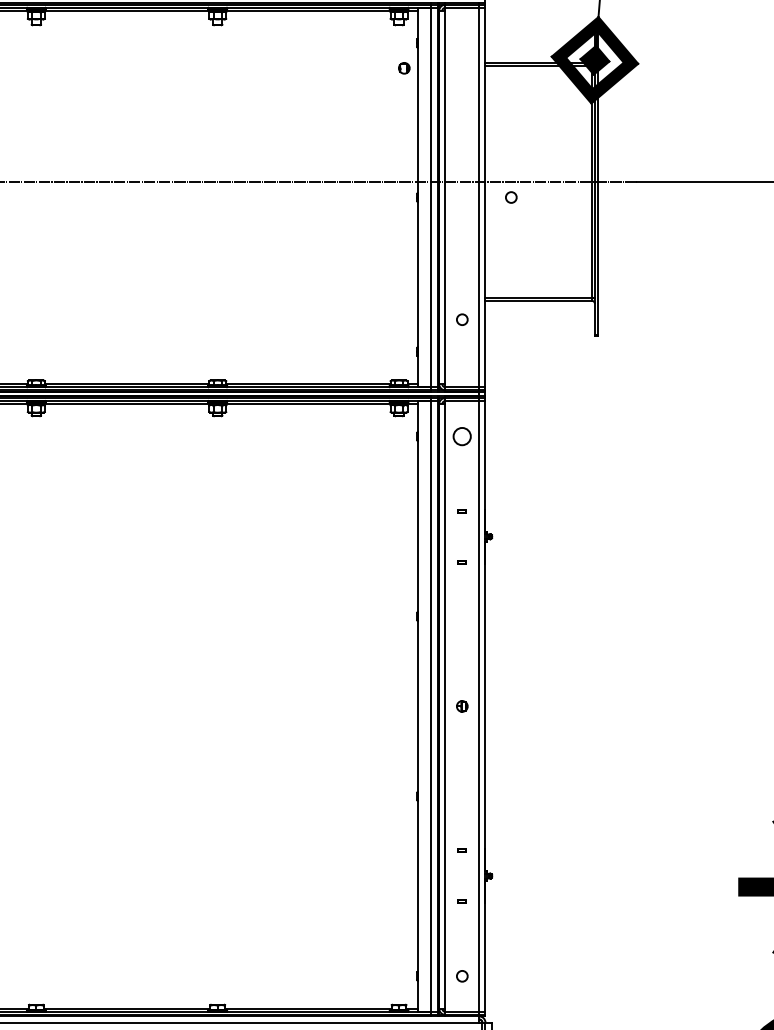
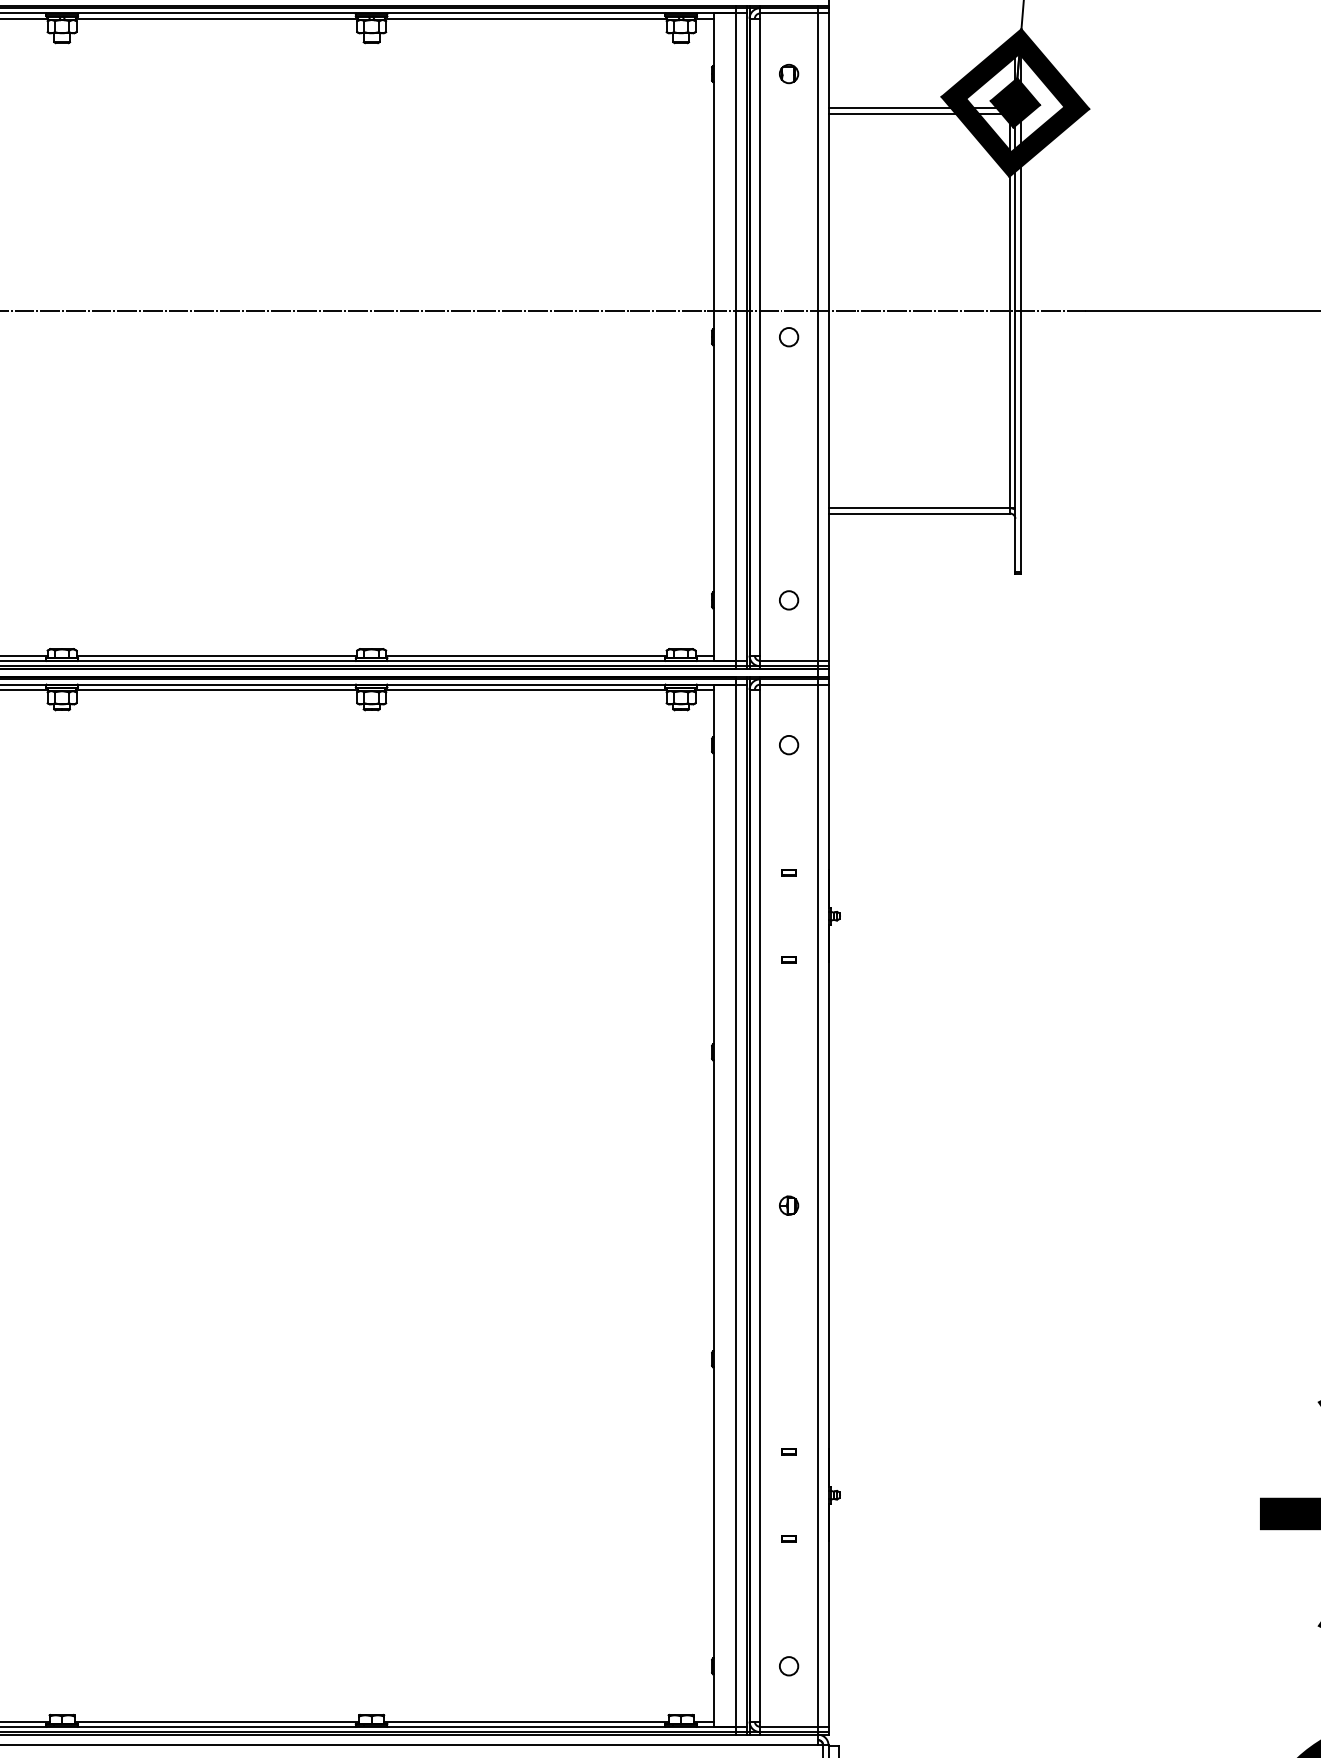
part: (404, 68) -> (789, 74), moved
circle: (511, 197) -> (789, 337), moved
circle: (462, 319) -> (789, 599), moved
circle: (462, 436) -> (789, 745), size x0.62

